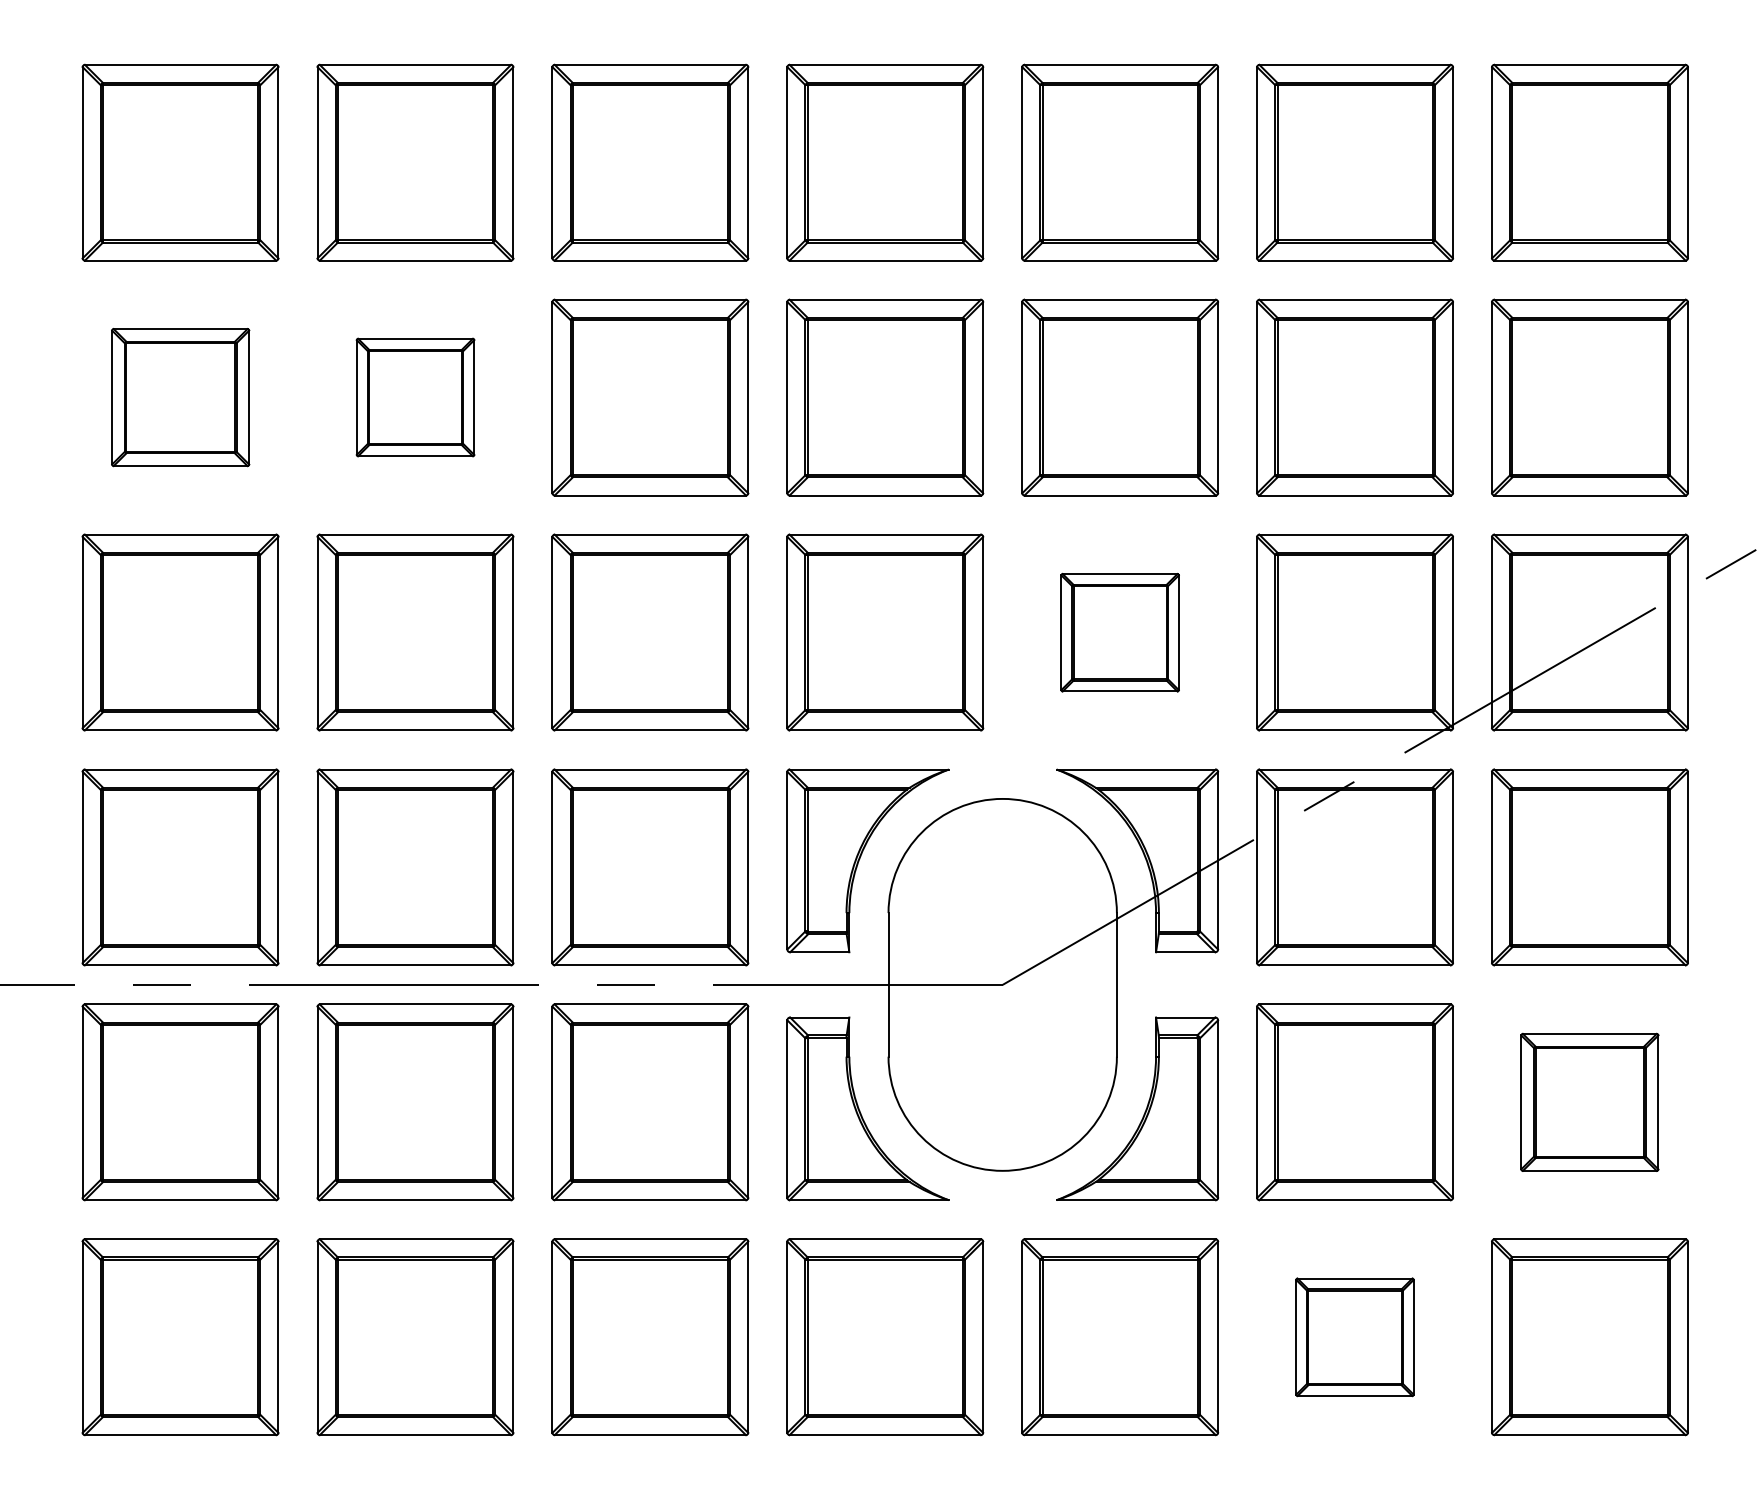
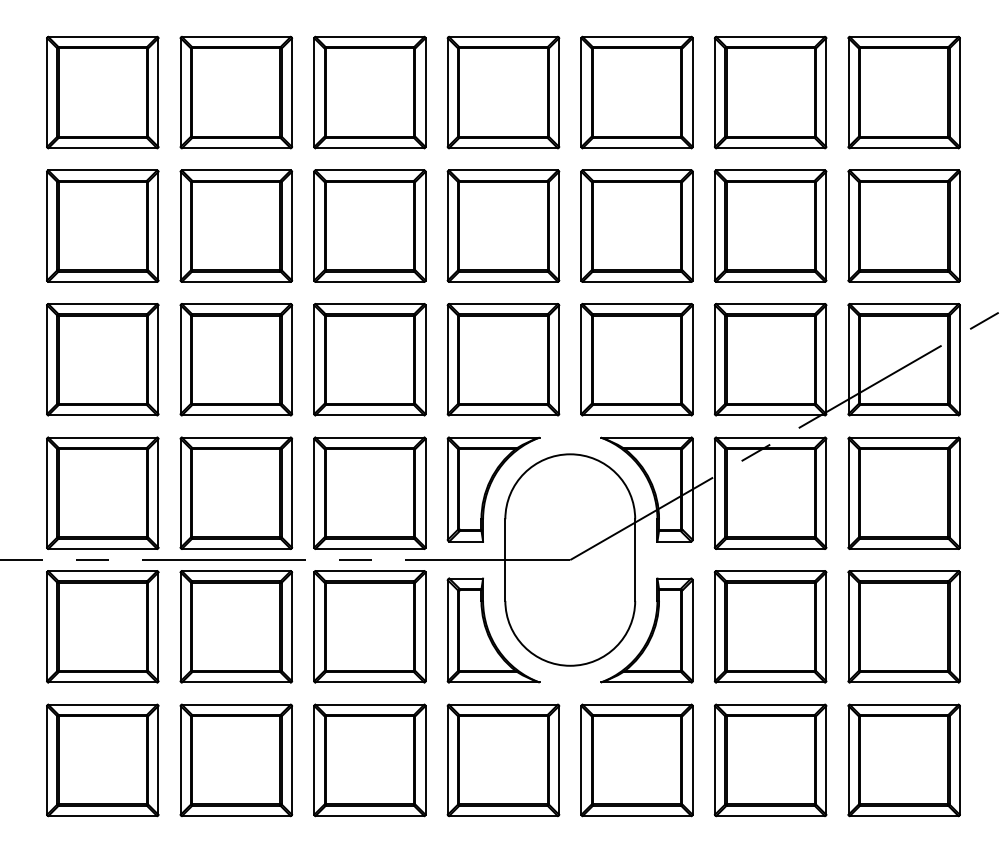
part: (180, 396) -> (102, 225), size x1.43
part: (415, 396) -> (236, 225), size x1.67
part: (1119, 632) -> (636, 359), size x1.67
part: (1588, 1101) -> (903, 626), size x1.43
part: (1354, 1337) -> (770, 760), size x1.67

